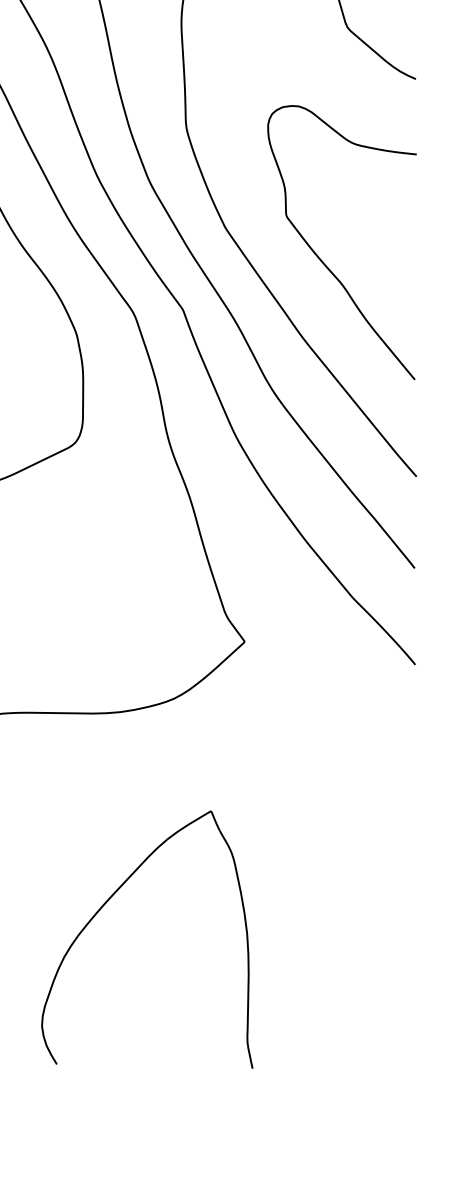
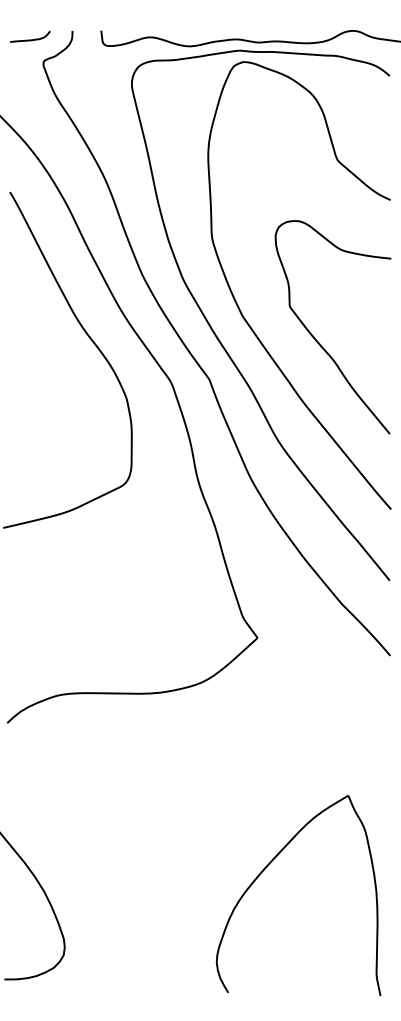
part: (108, 902) -> (268, 866), moved

